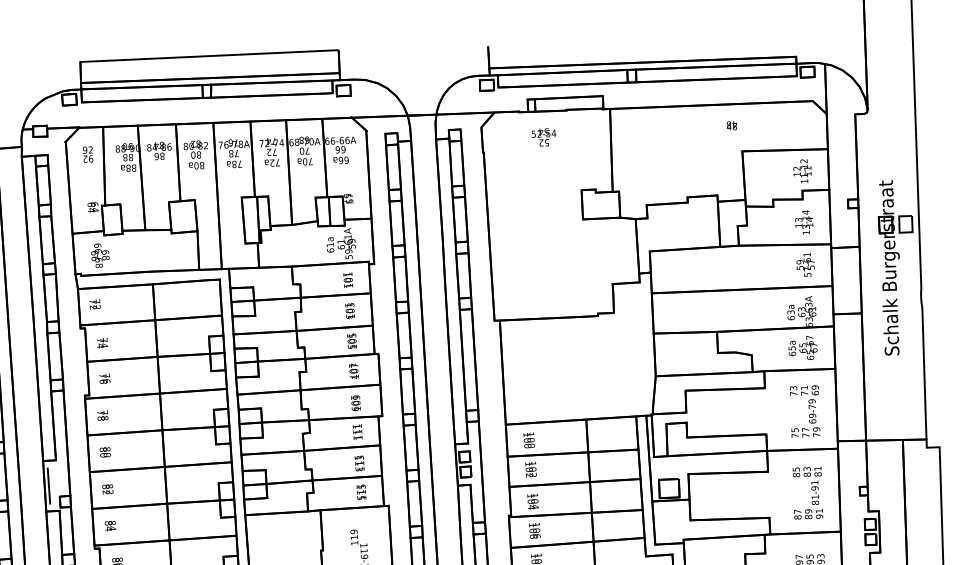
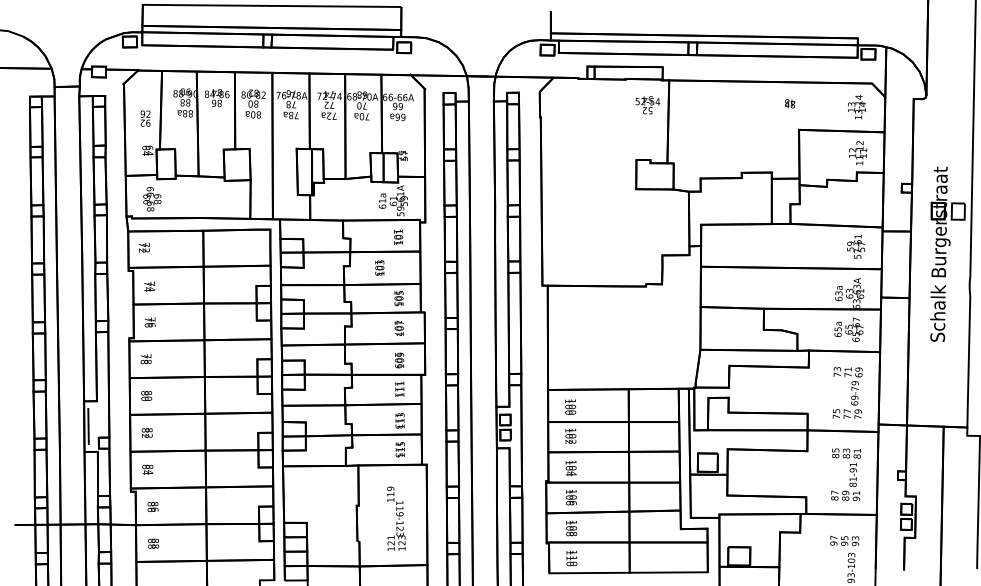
text: (543, 137) -> (647, 105), moved
text: (88, 154) -> (145, 118), moved
text: (803, 222) -> (856, 107), moved
text: (349, 310) -> (379, 267), moved

